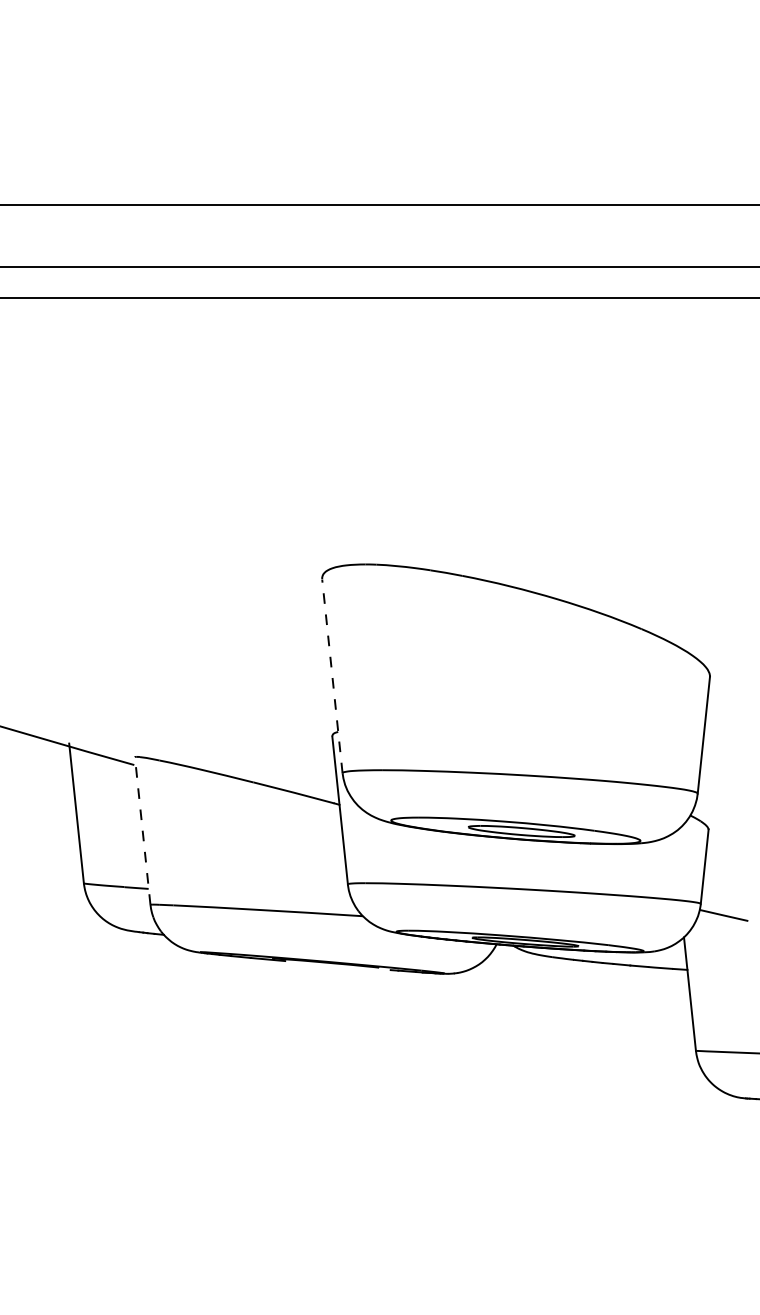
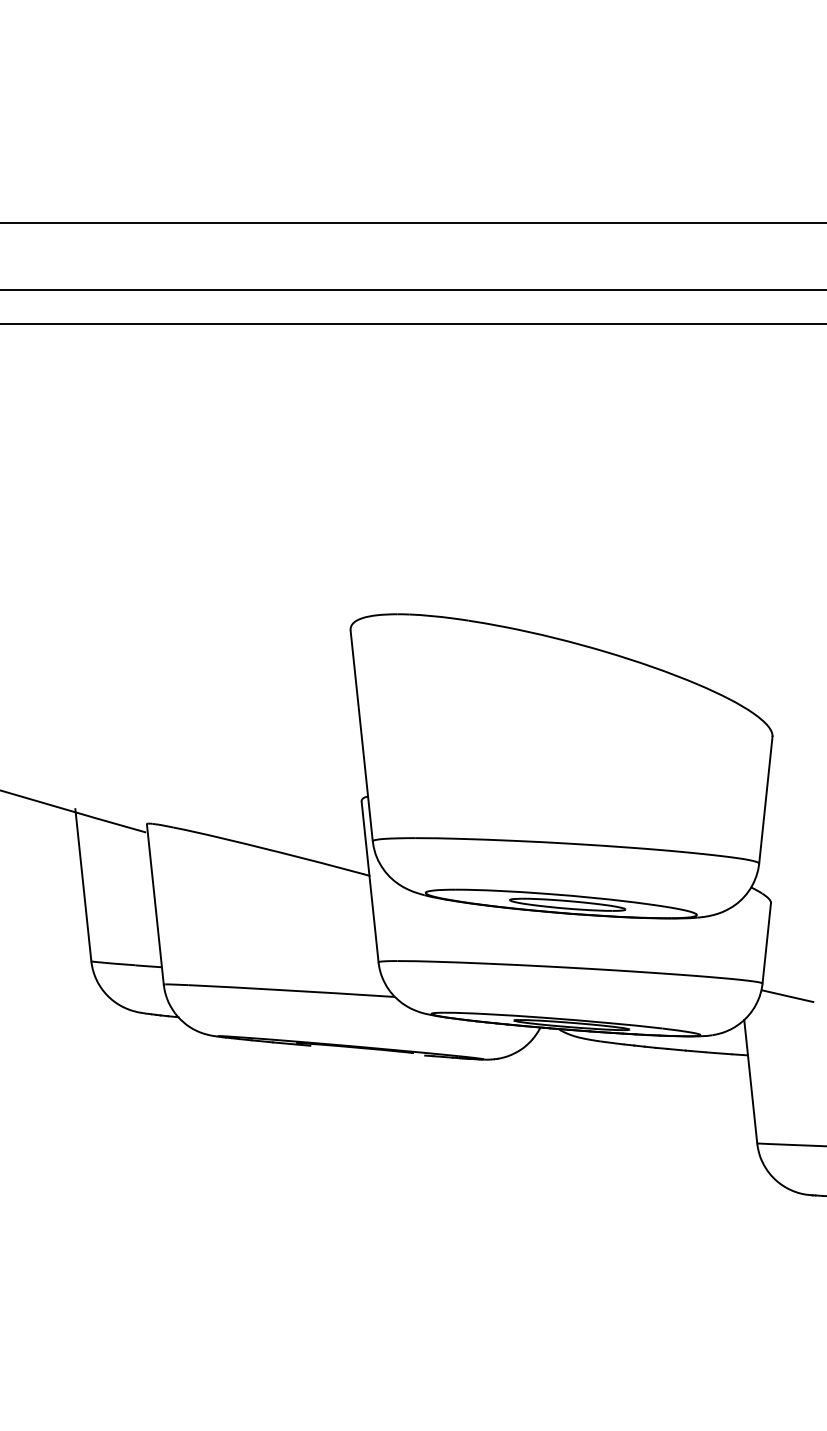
line: (332, 676) -> (361, 736), dashed -> solid
line: (142, 831) -> (155, 904), dashed -> solid

